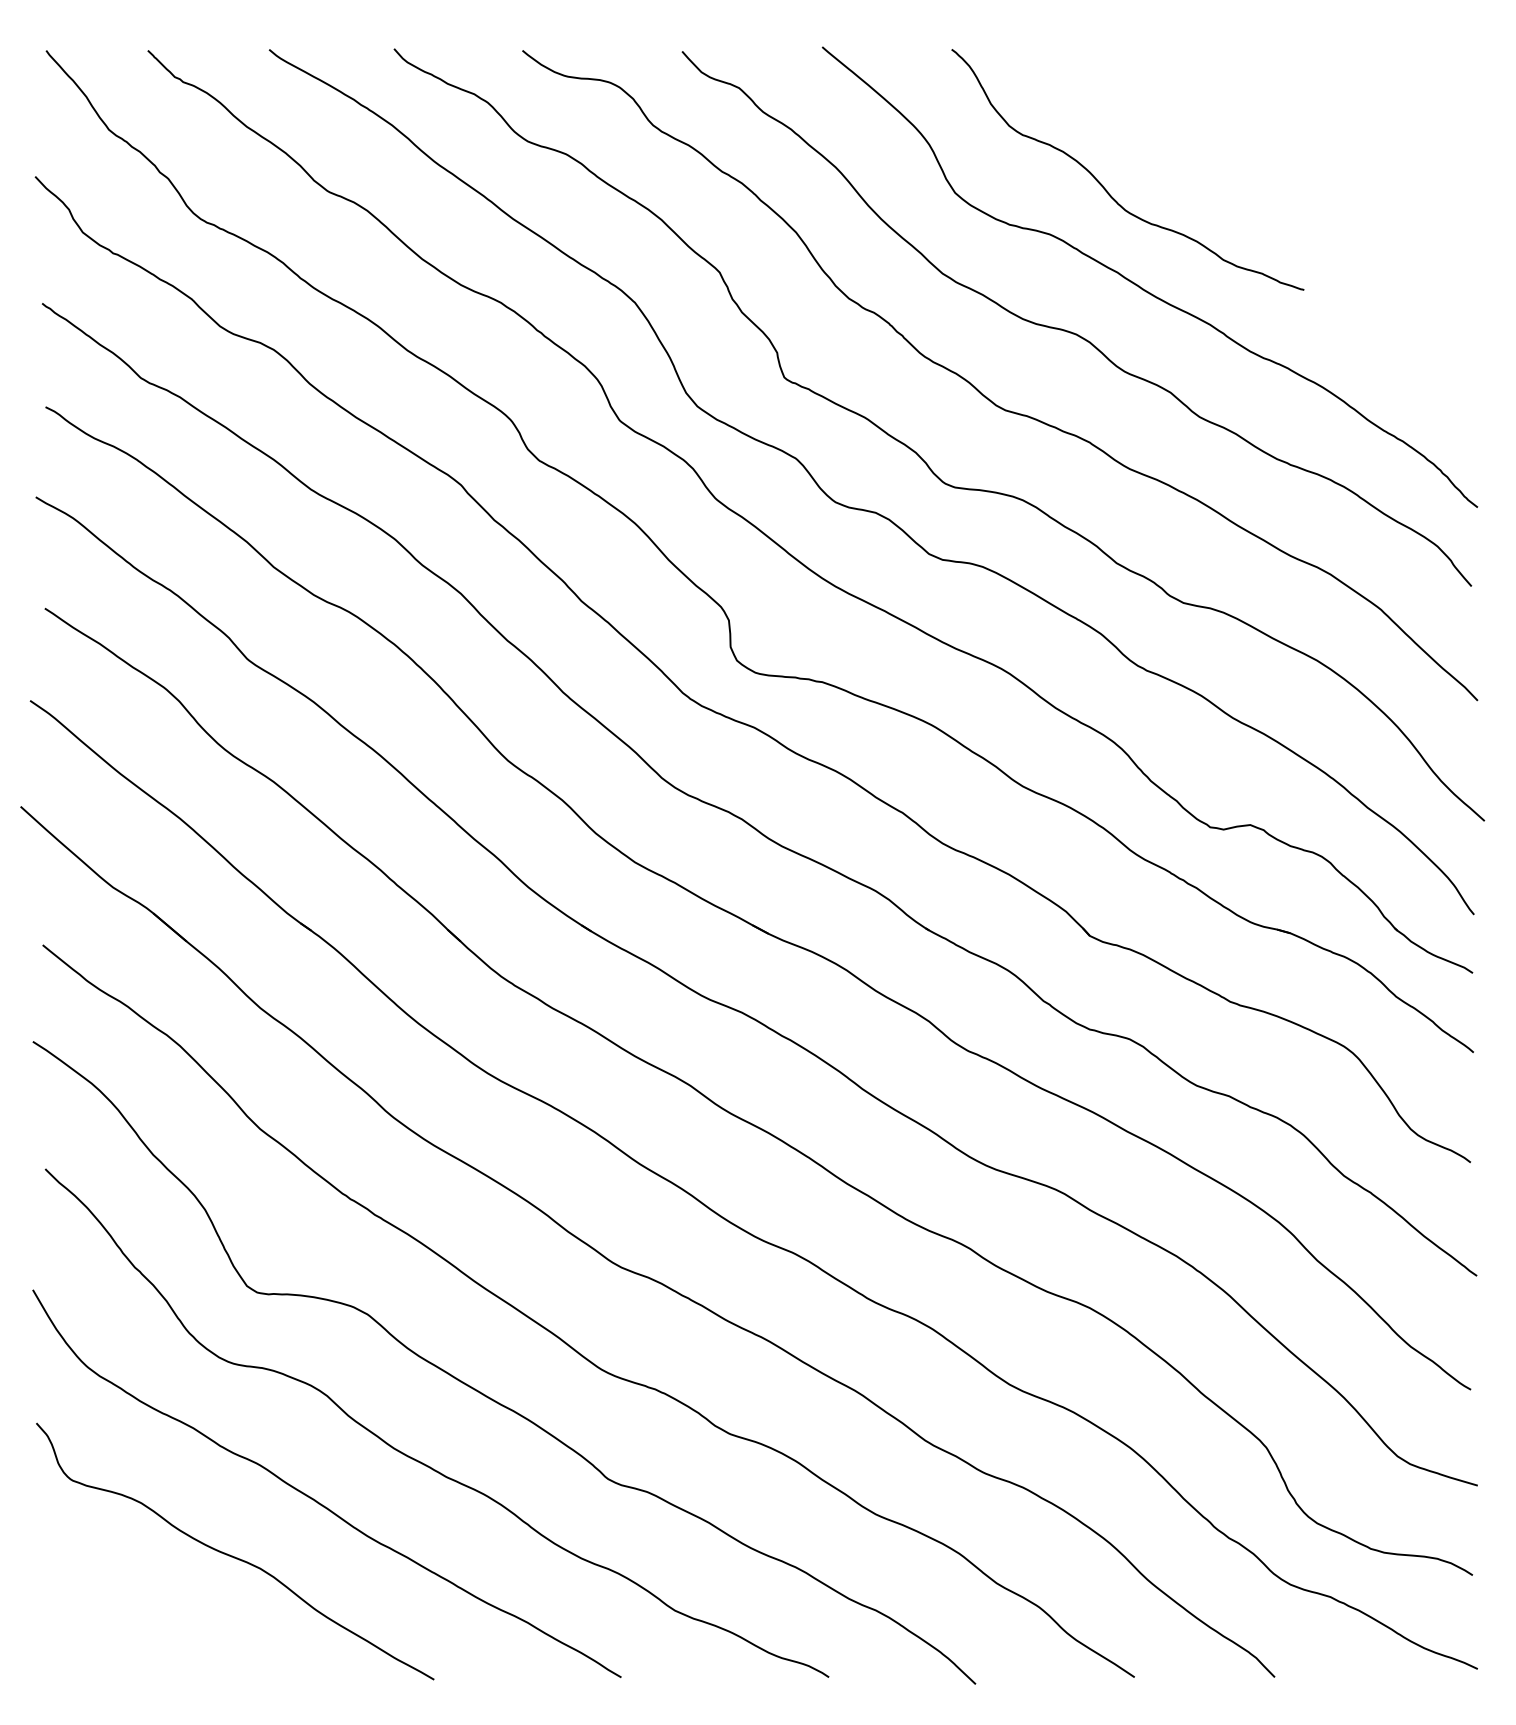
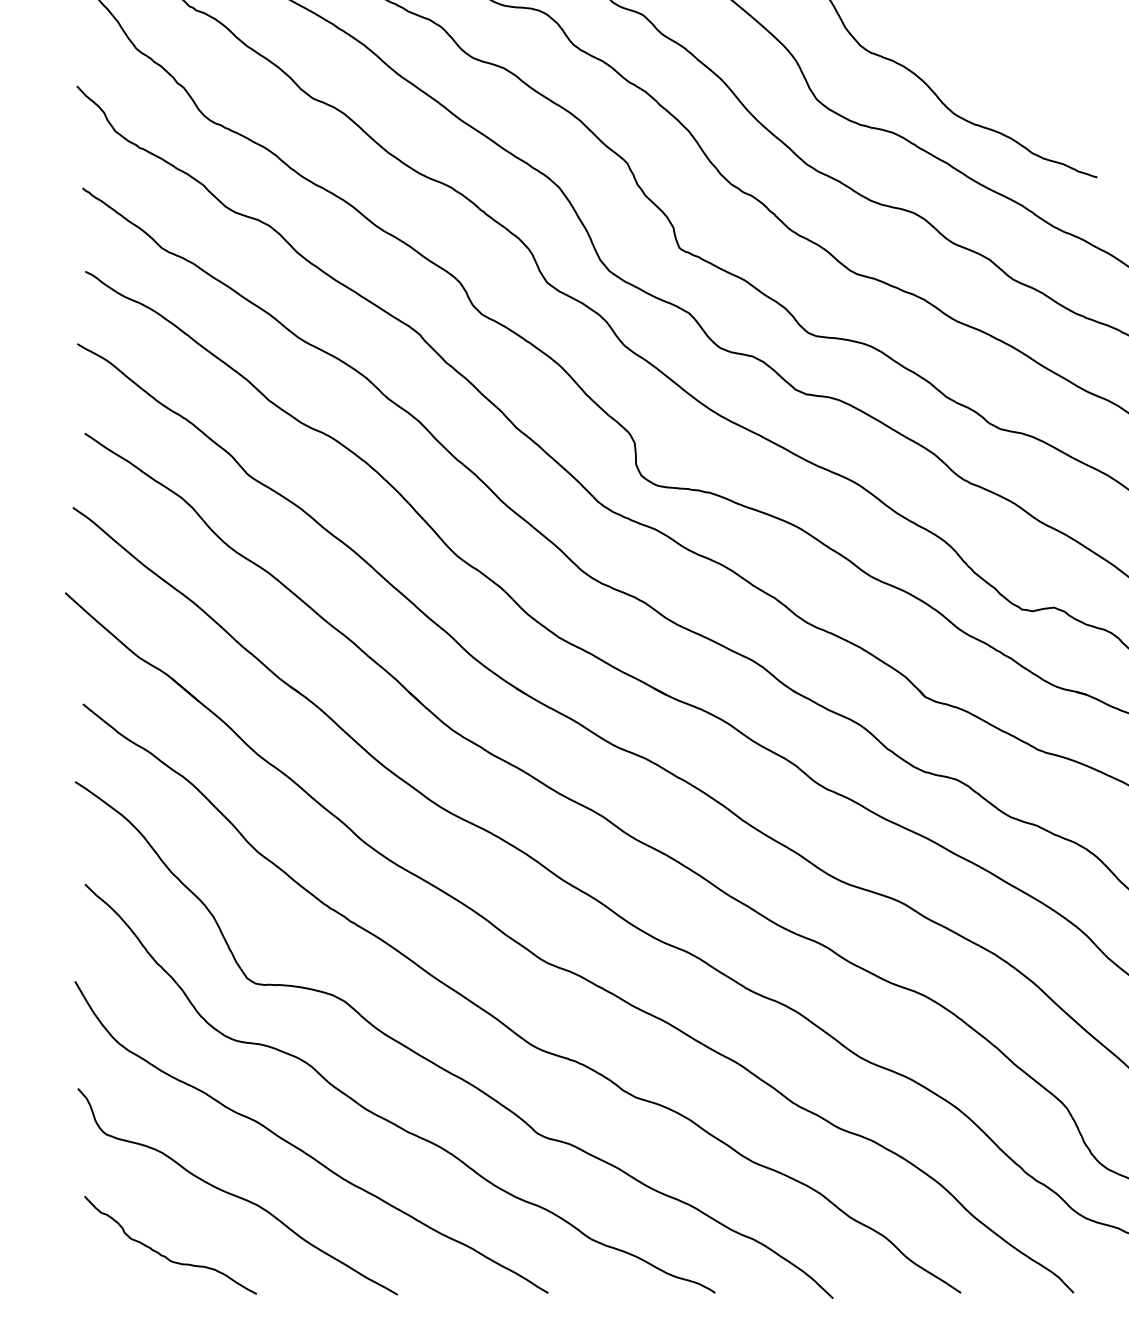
curve: (145, 1631) -> (165, 1256), added

